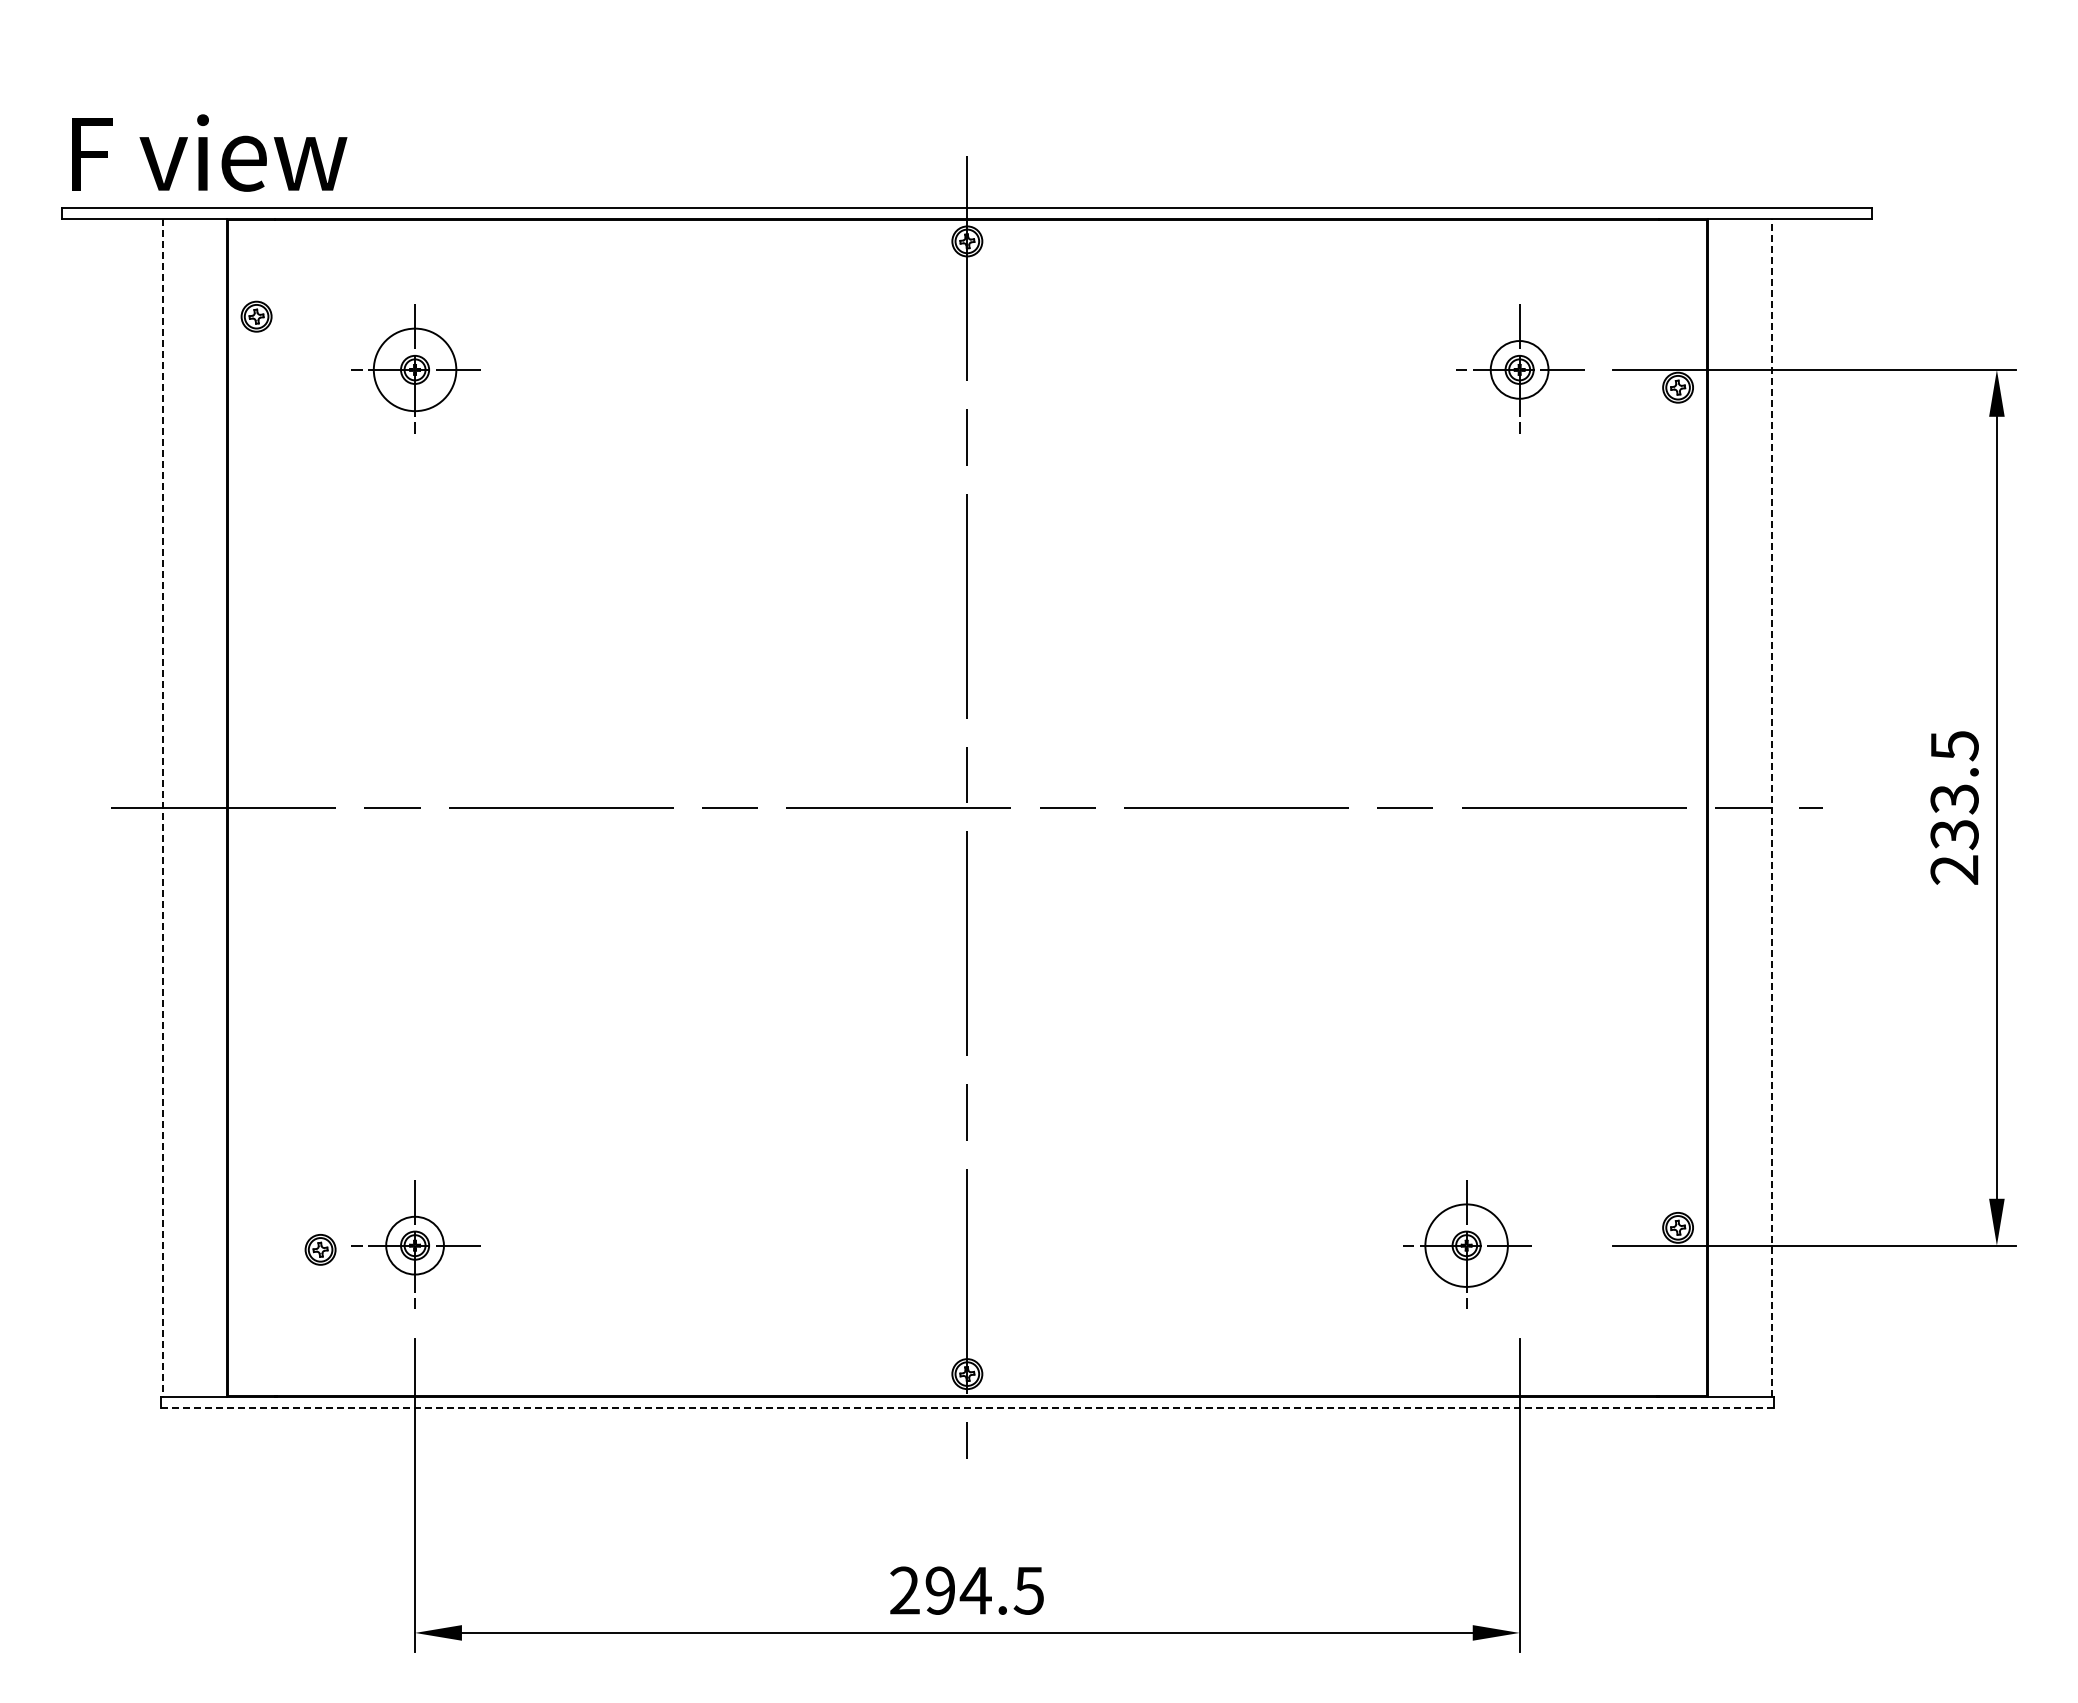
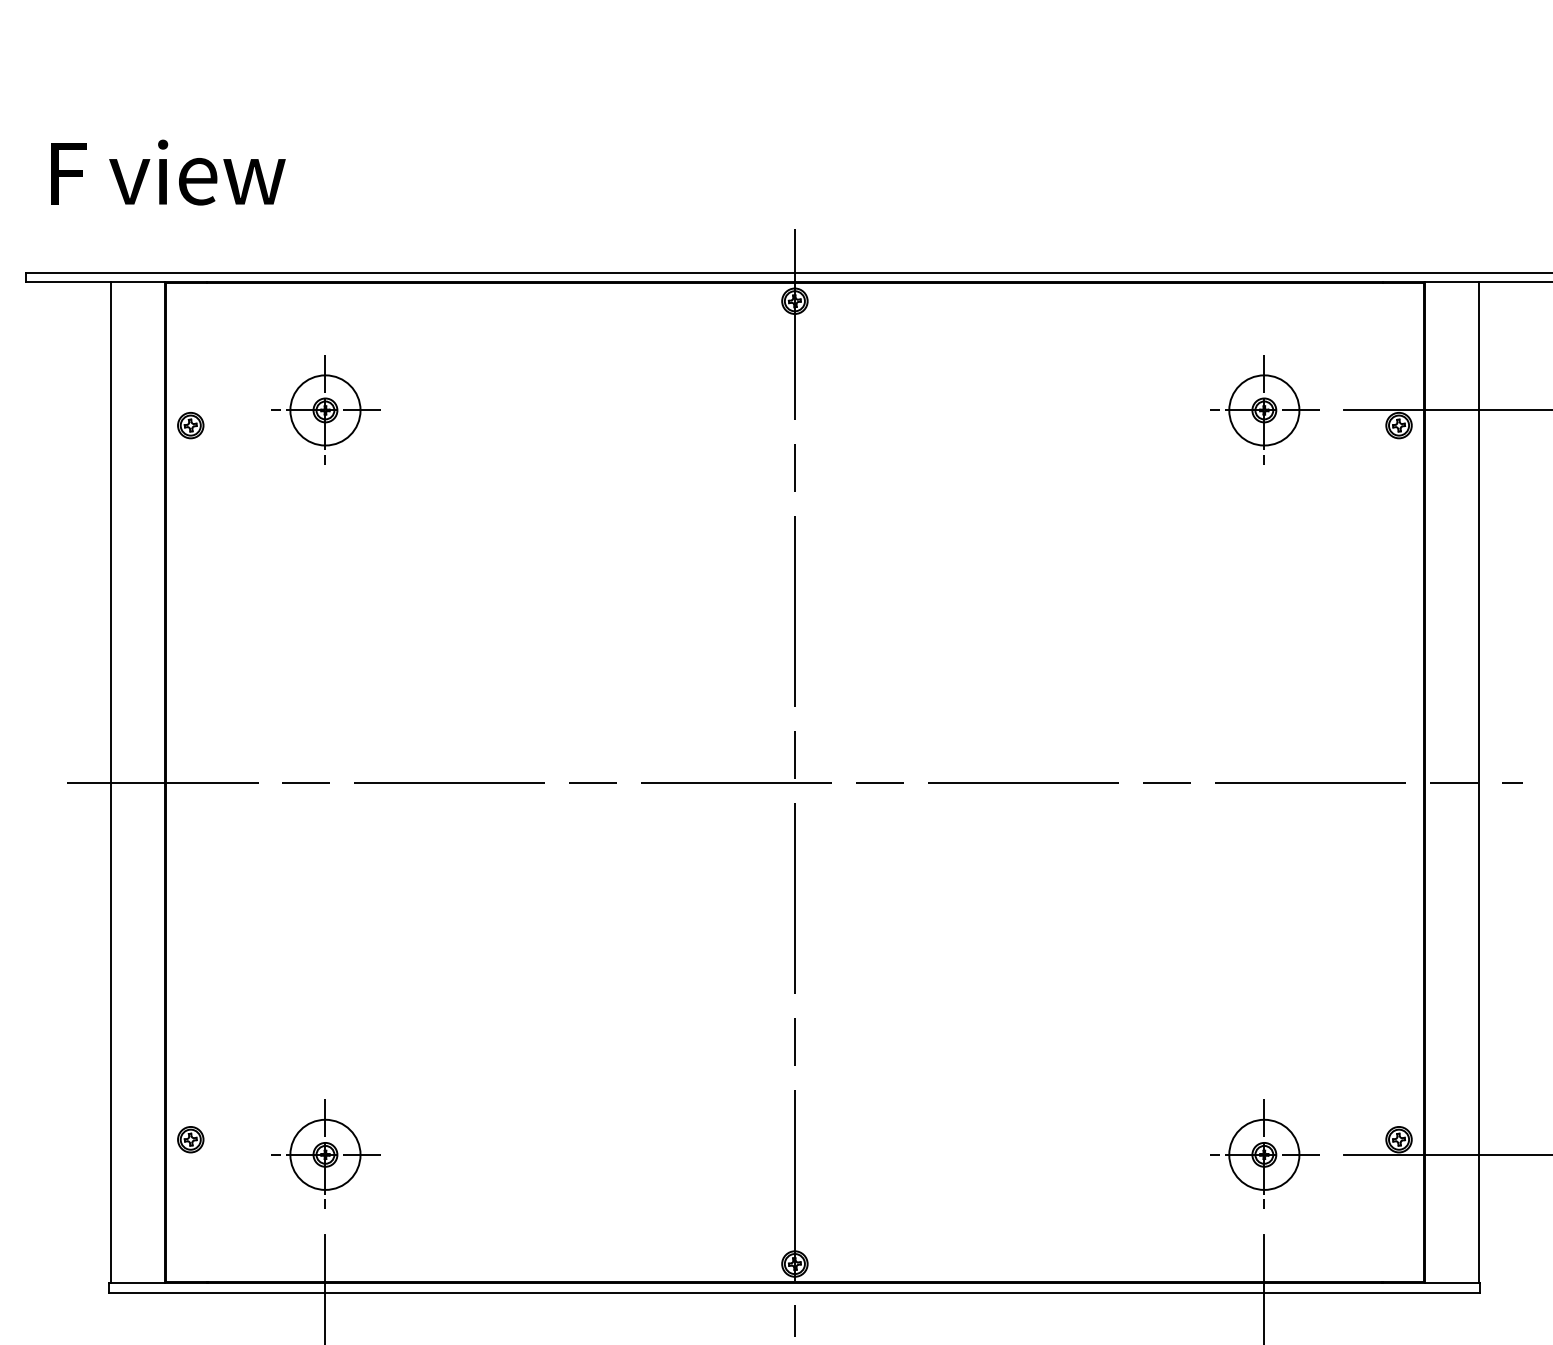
text: (209, 152) -> (168, 172), moved
part: (256, 316) -> (190, 425), moved
circle: (1519, 369) -> (1264, 410), size x1.43
line: (162, 807) -> (110, 782), dashed -> solid
line: (1771, 807) -> (1478, 782), dashed -> solid
part: (1467, 1244) -> (1265, 1153), moved
circle: (414, 1245) -> (324, 1154), size x1.43
part: (320, 1249) -> (190, 1139), moved
line: (966, 1407) -> (794, 1292), dashed -> solid

